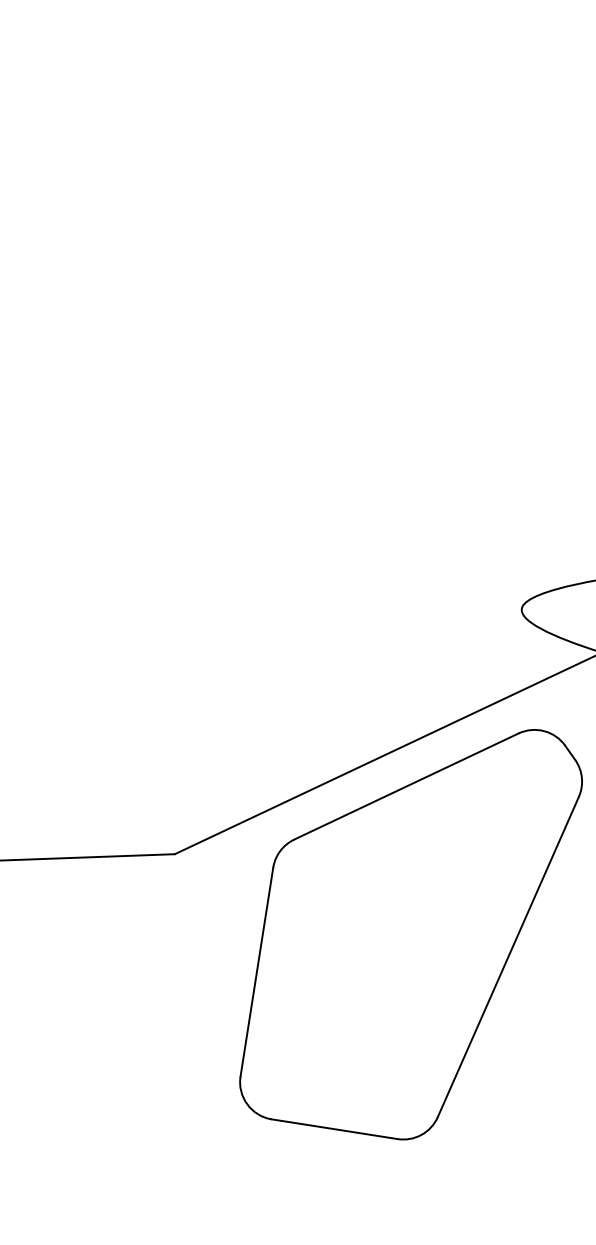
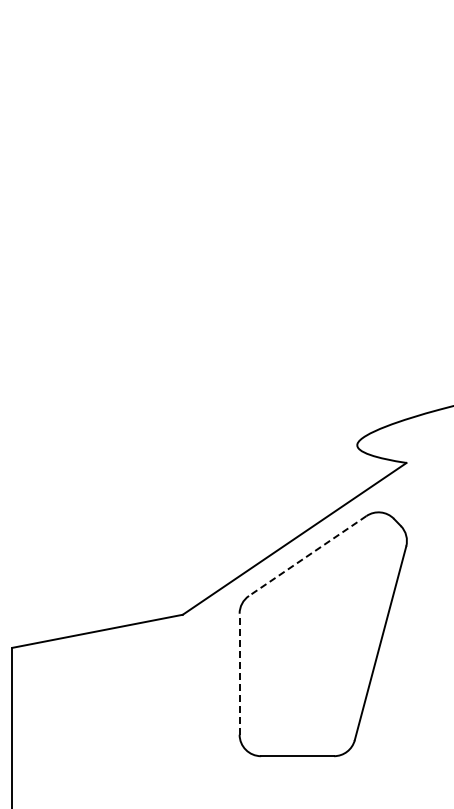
line: (405, 787) -> (307, 556), solid -> dashed
line: (256, 970) -> (239, 673), solid -> dashed

